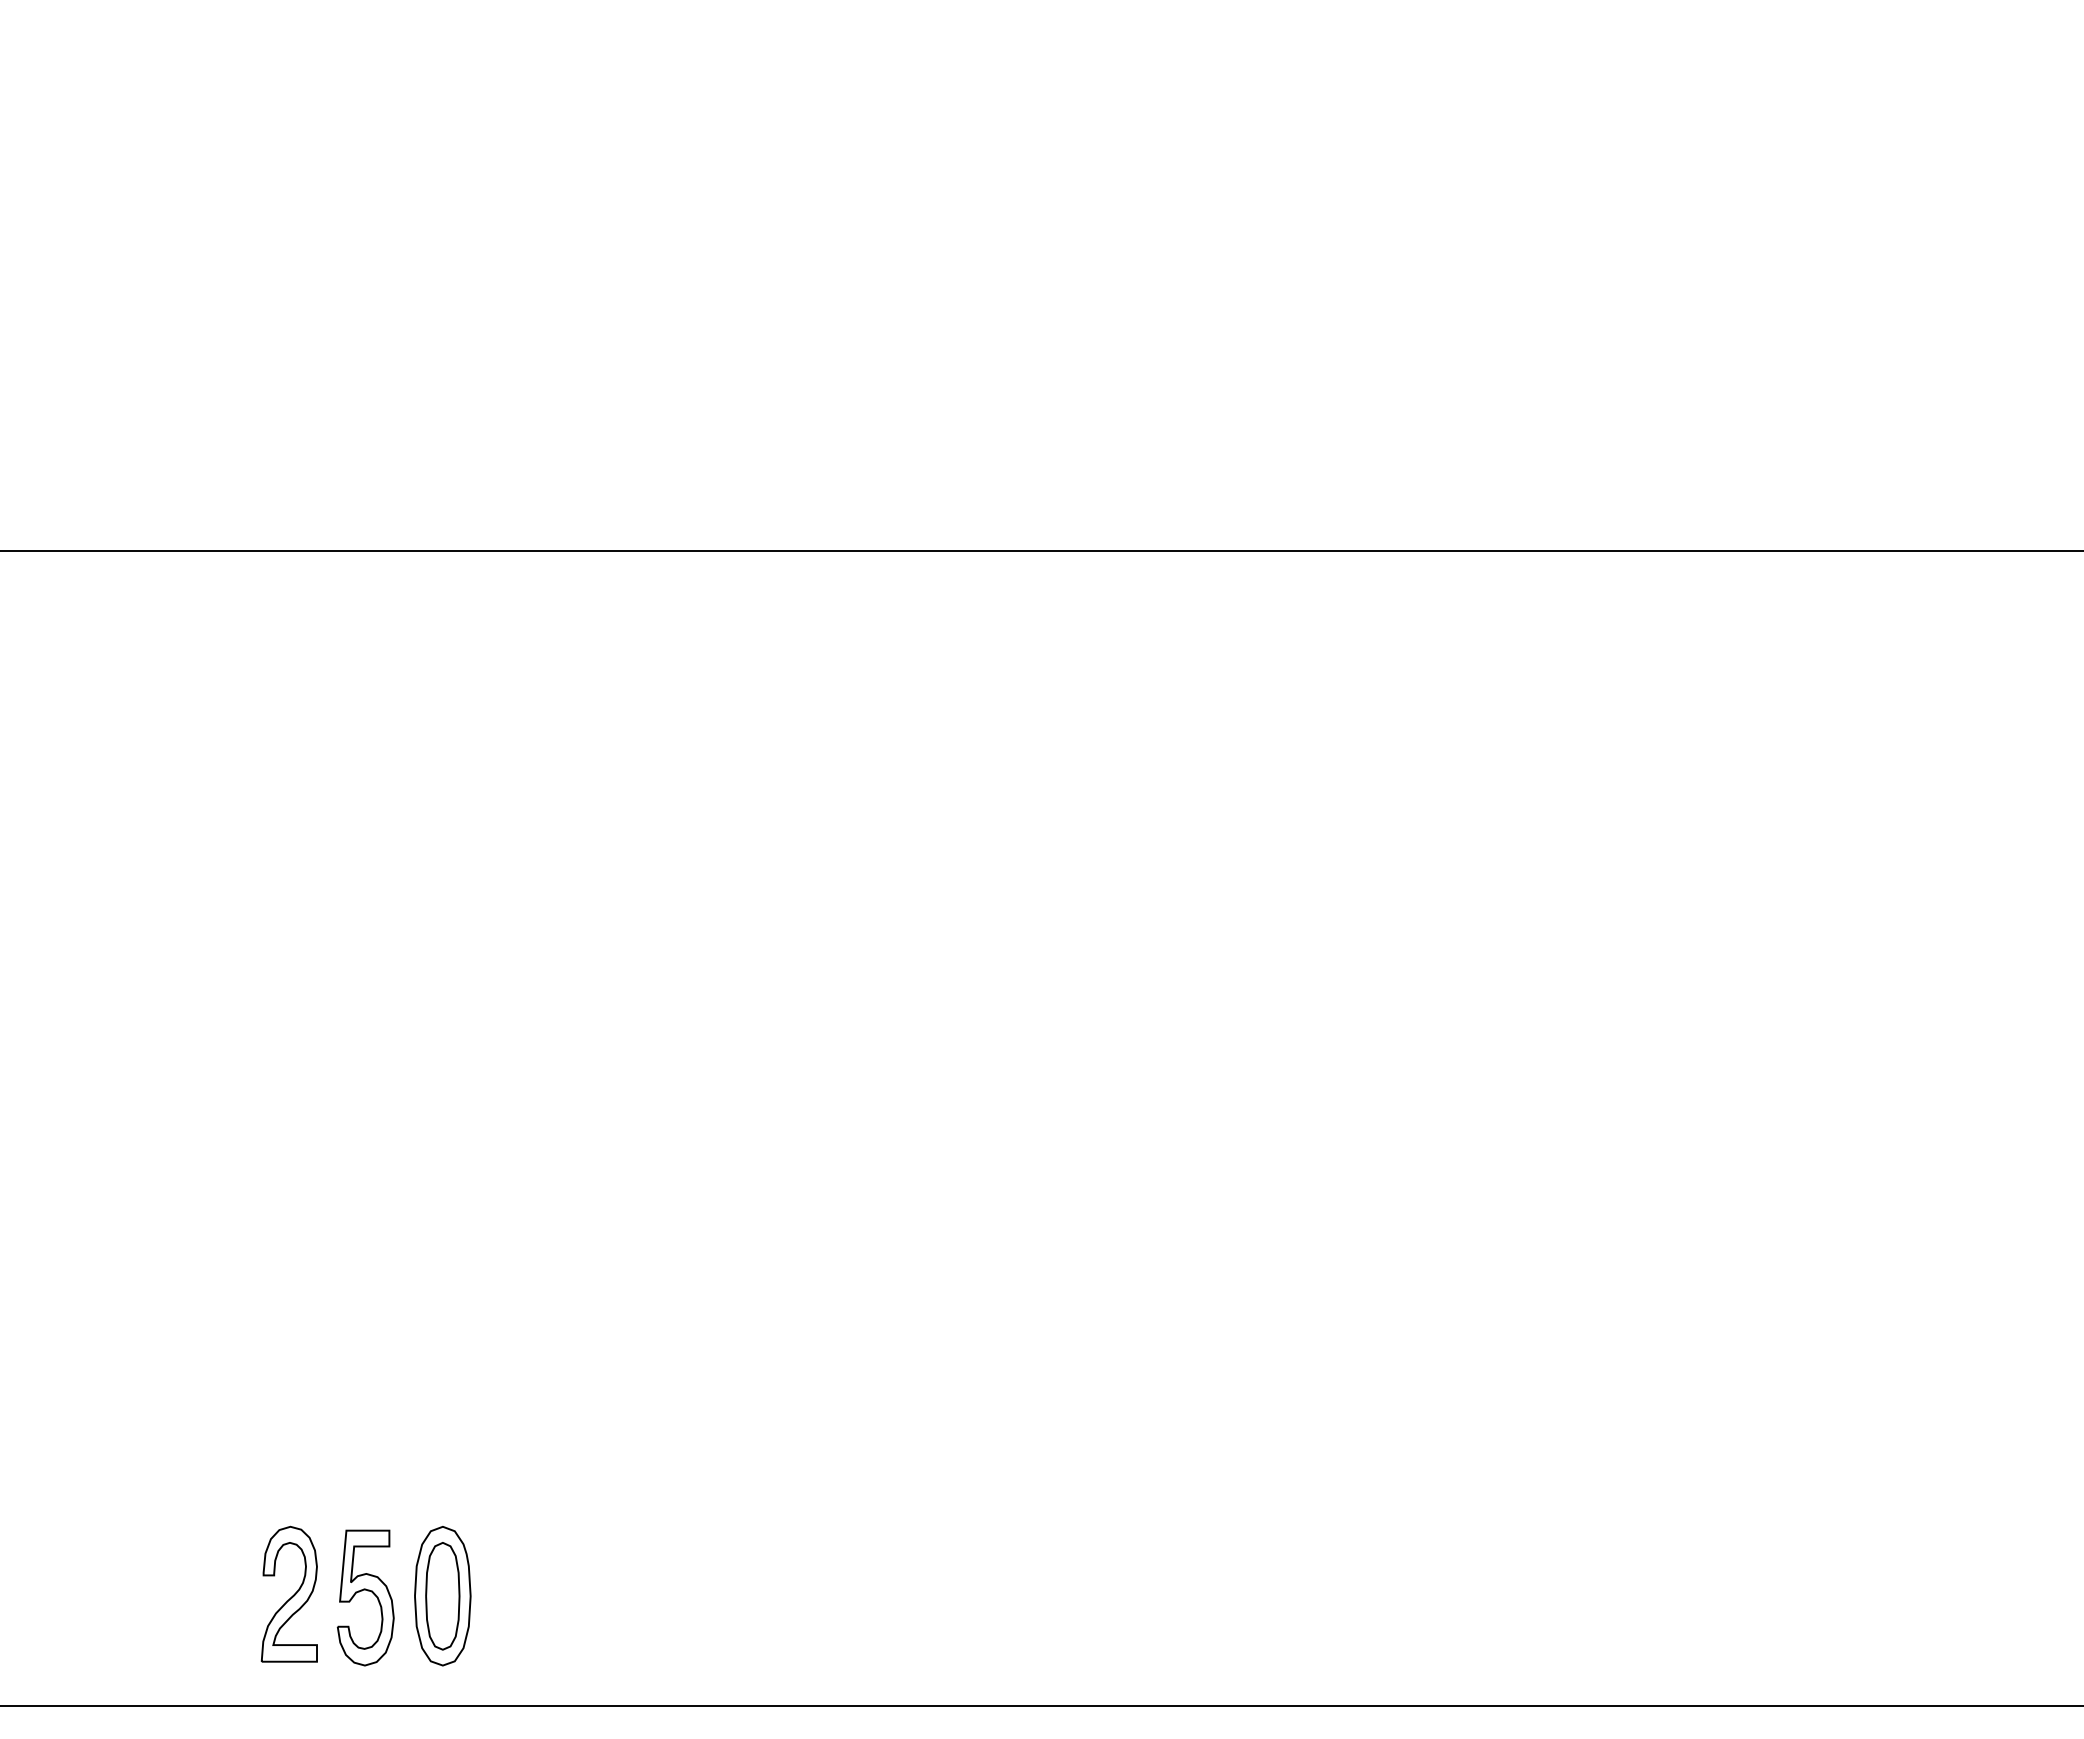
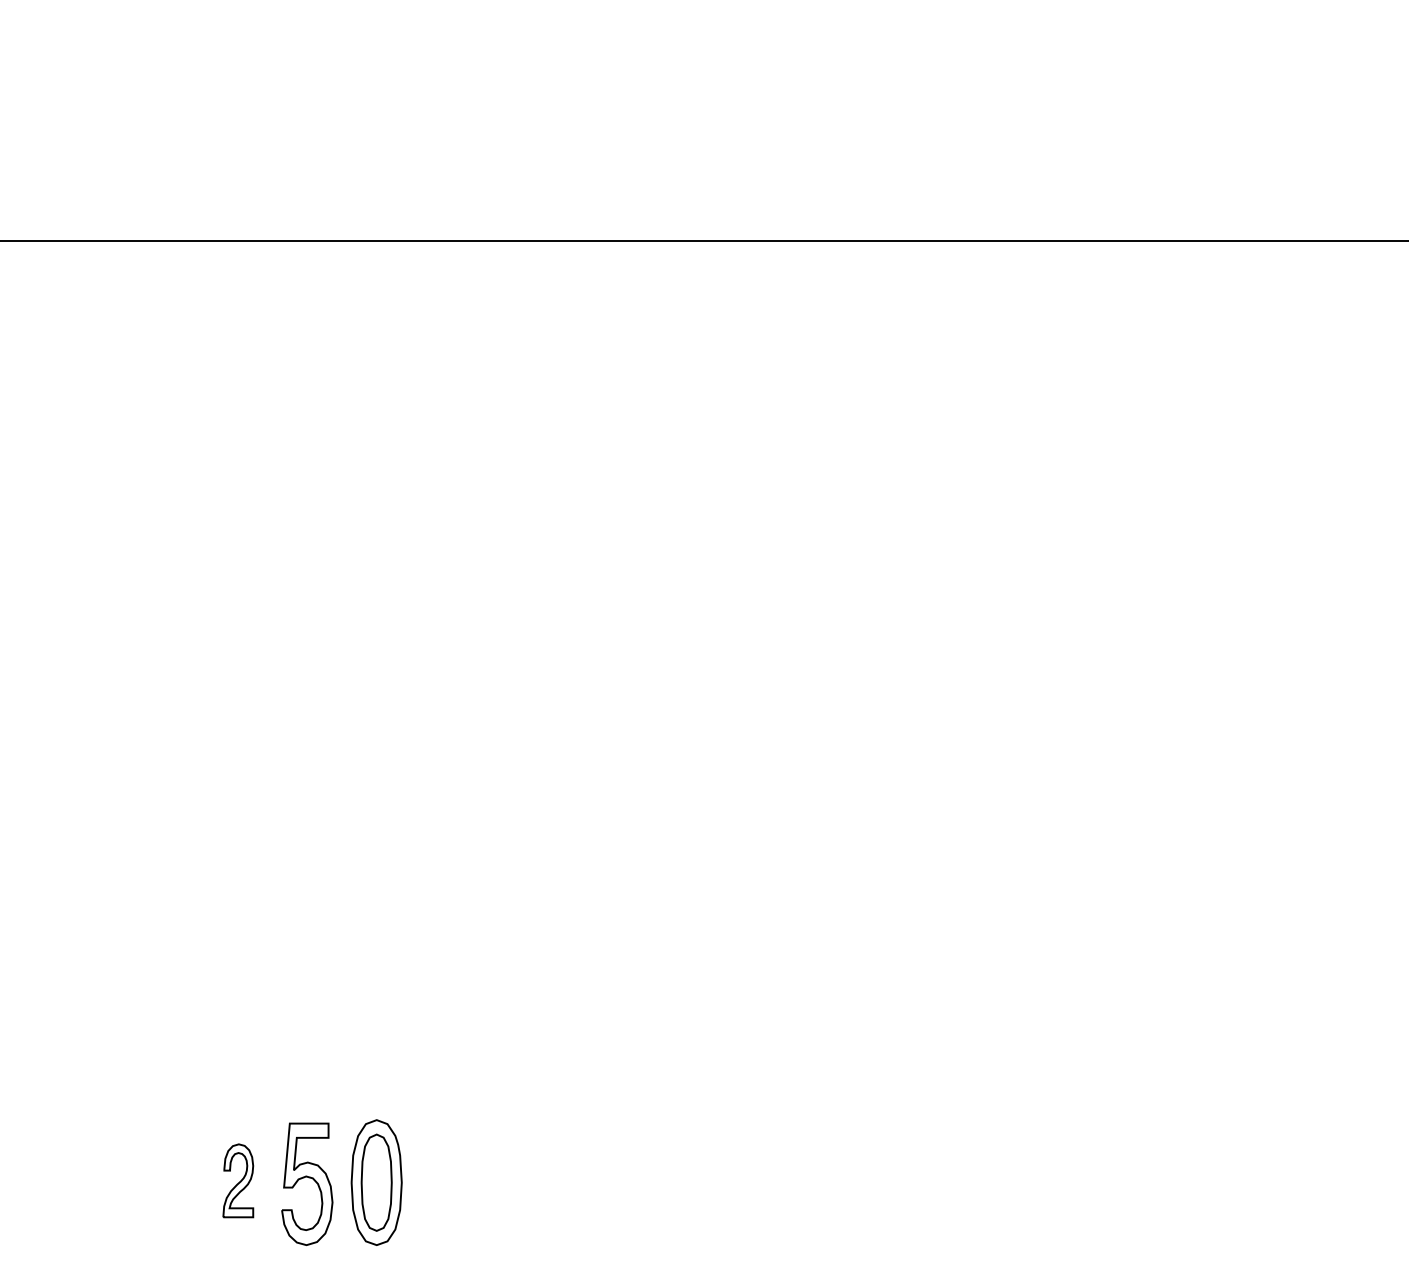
part: (288, 1593) -> (237, 1180), size x0.6

